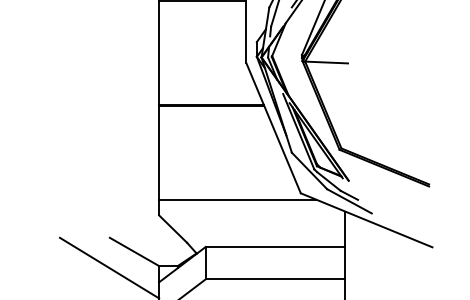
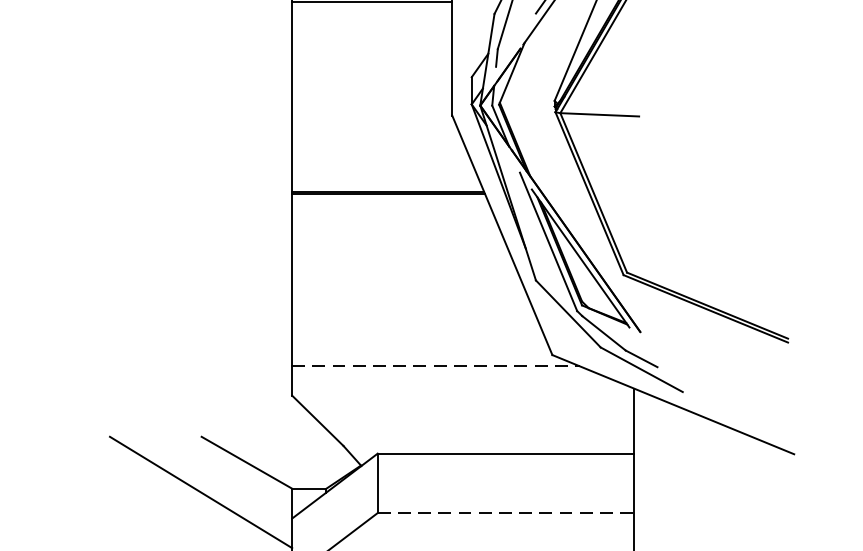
line: (238, 199) -> (437, 366), solid -> dashed
line: (275, 279) -> (505, 513), solid -> dashed

